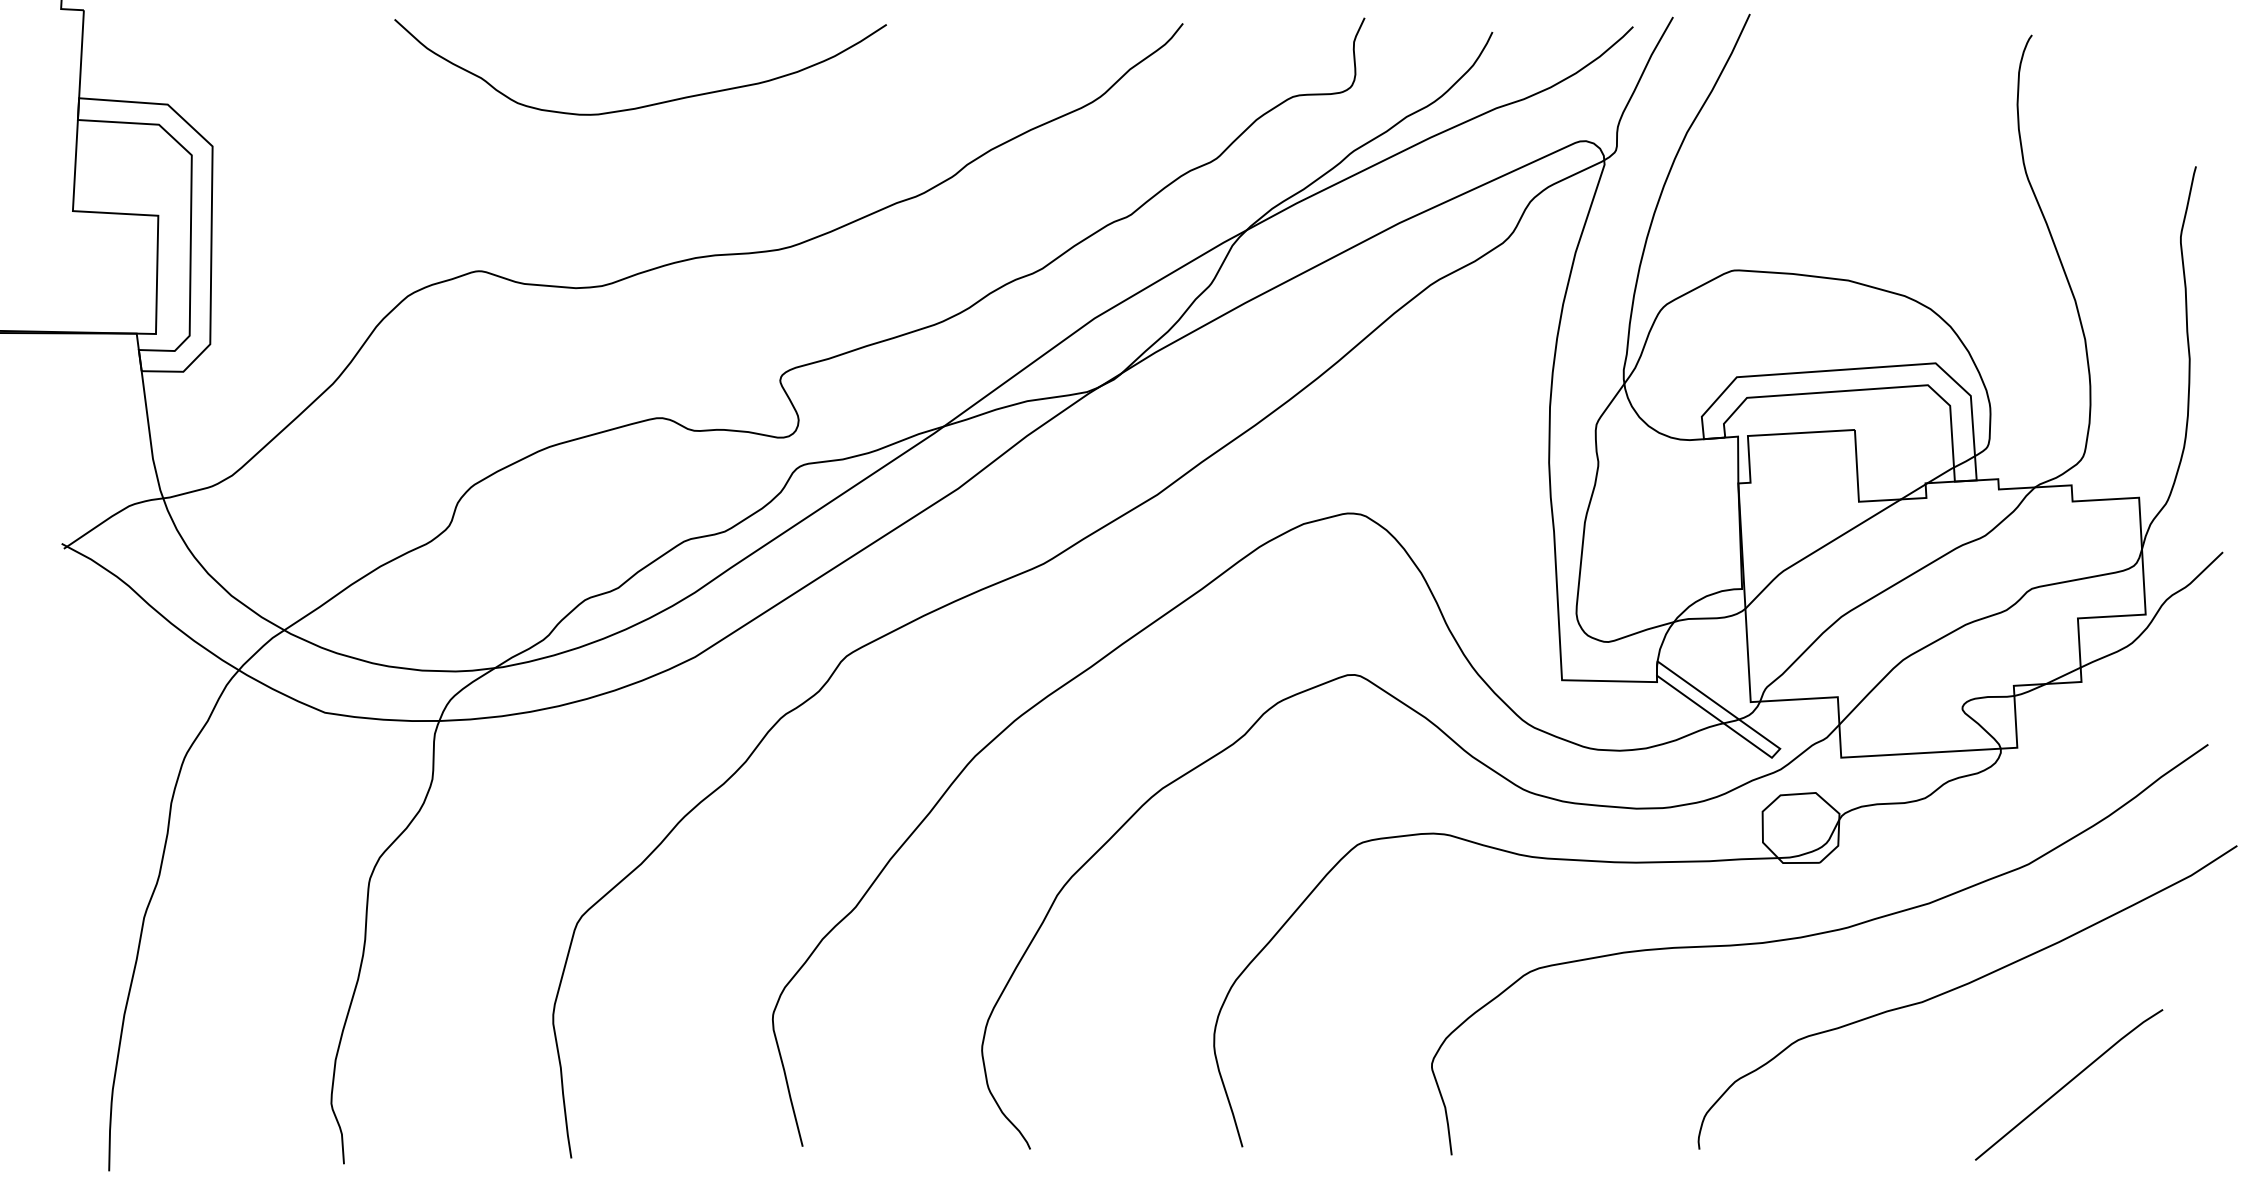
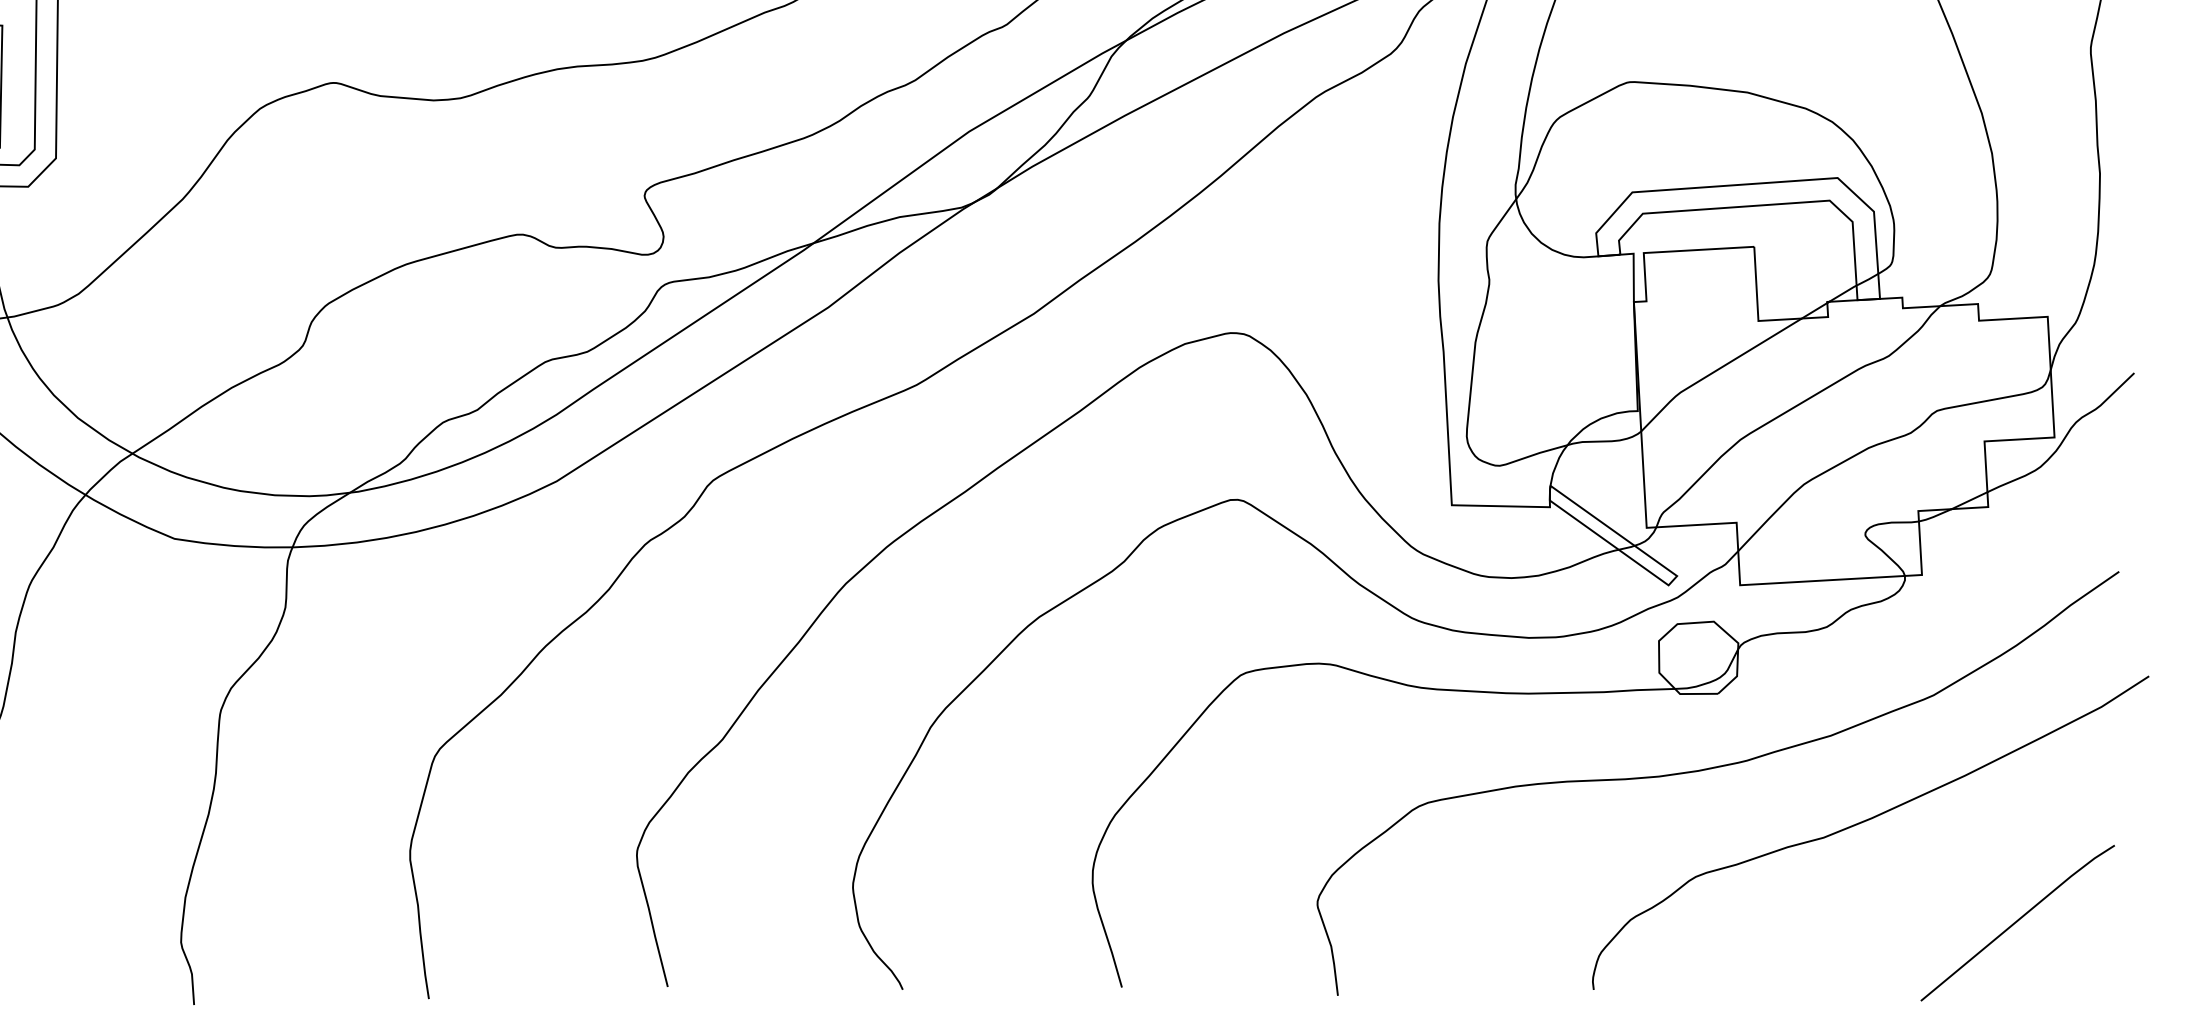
line: (2069, 1083) -> (2018, 921), moved

